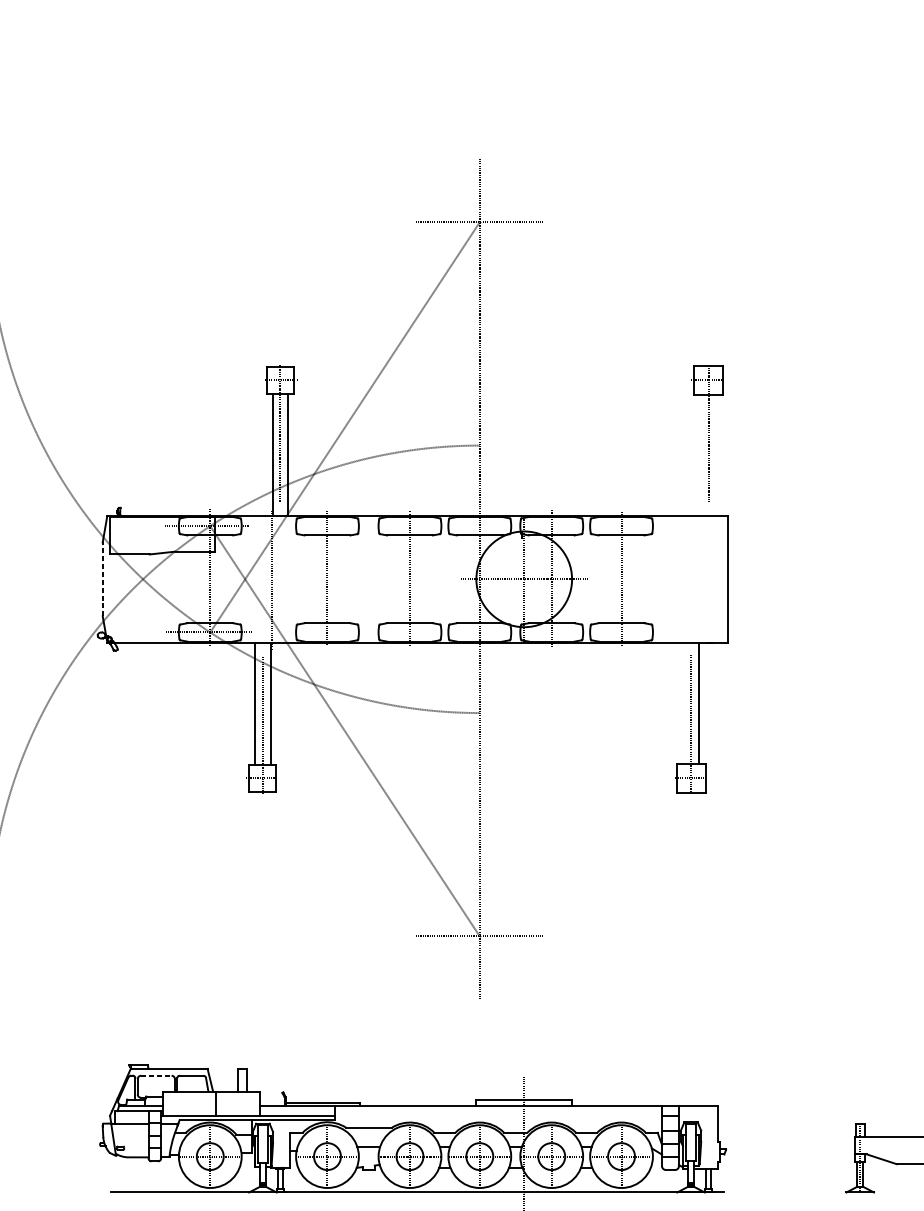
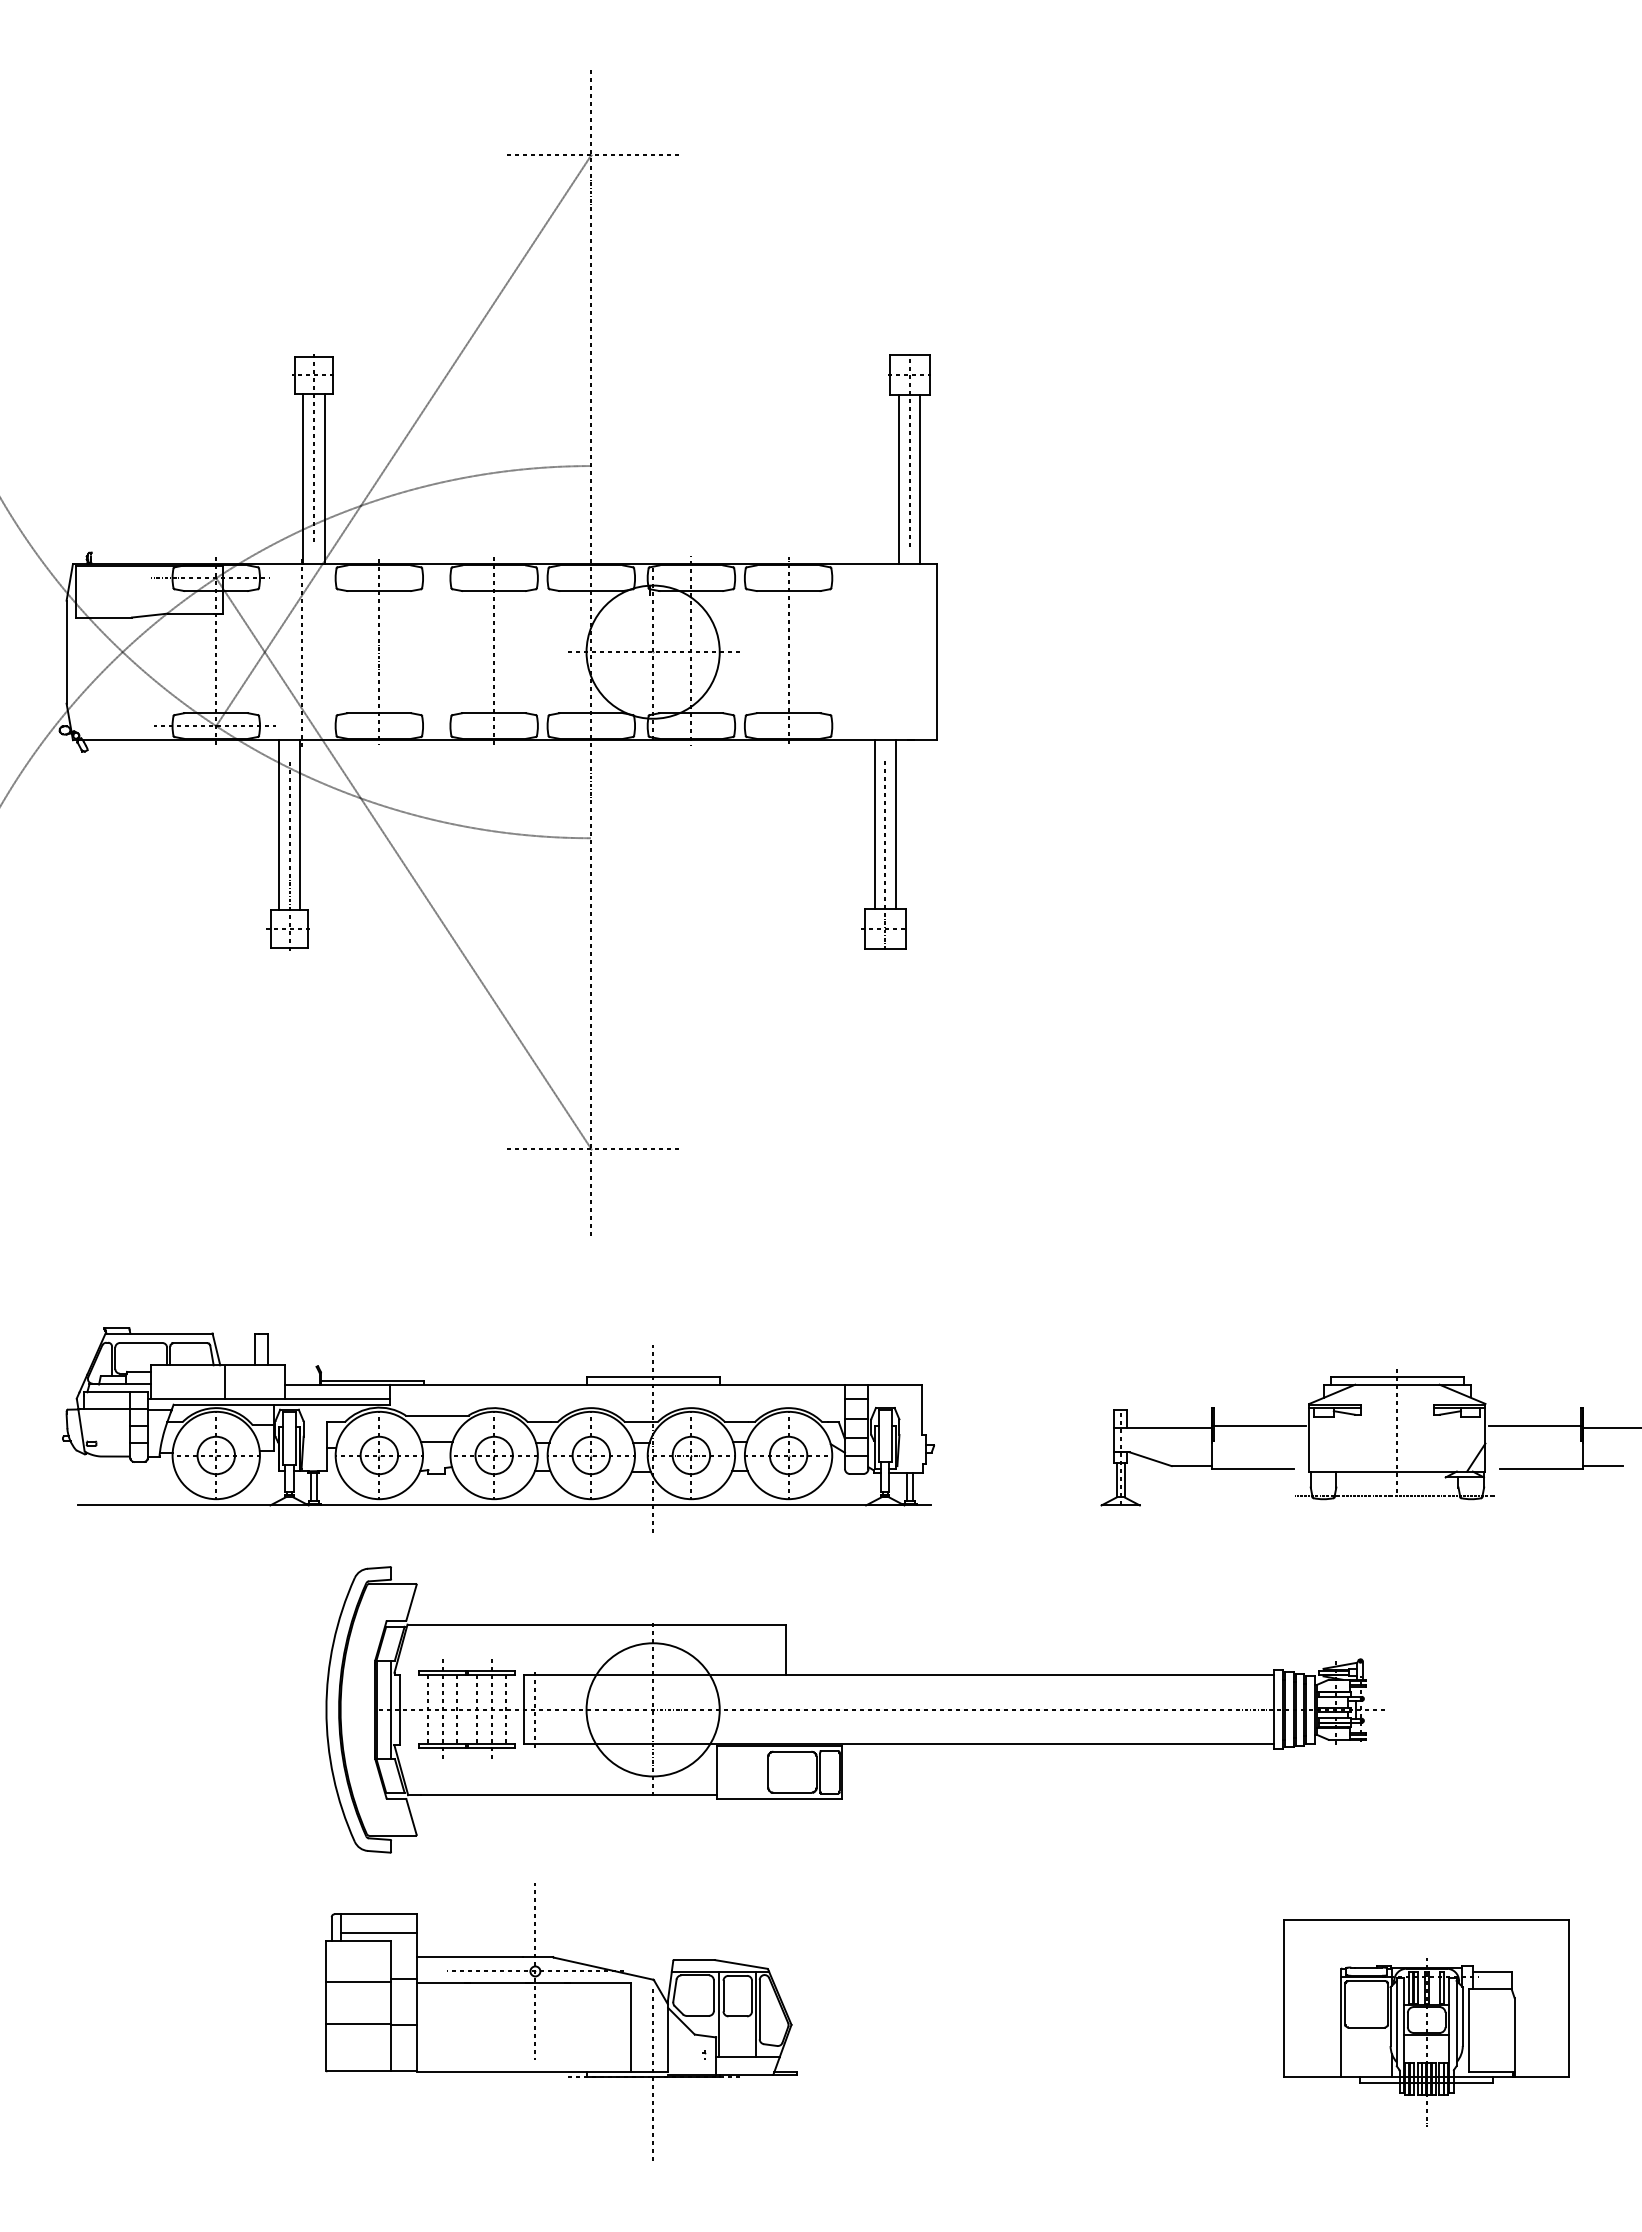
line: (701, 455) -> (899, 479), added
line: (716, 455) -> (920, 479), added
line: (102, 579) -> (66, 652), dashed -> solid
line: (683, 703) -> (874, 824), added
line: (156, 1075) -> (141, 1342), dashed -> solid

